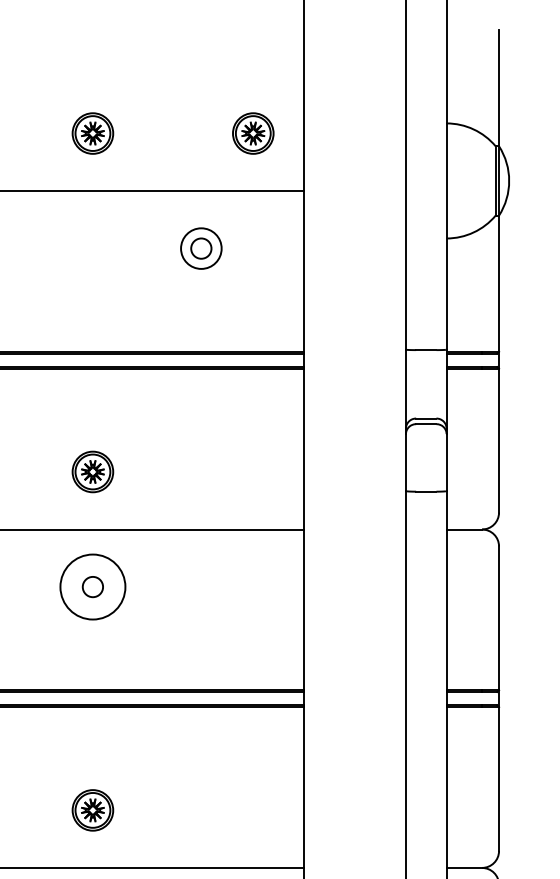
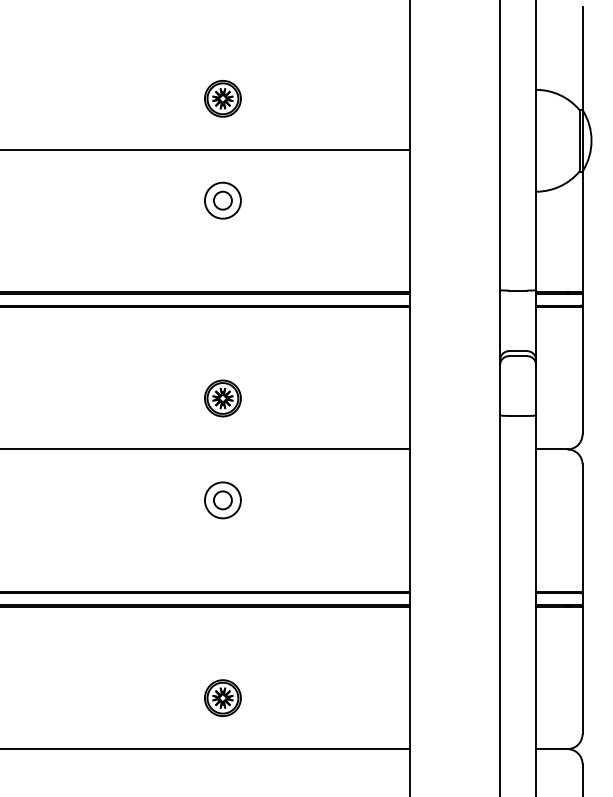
part: (252, 133) -> (364, 98), removed
part: (200, 248) -> (222, 200), moved
circle: (92, 587) -> (222, 500), size x0.62

